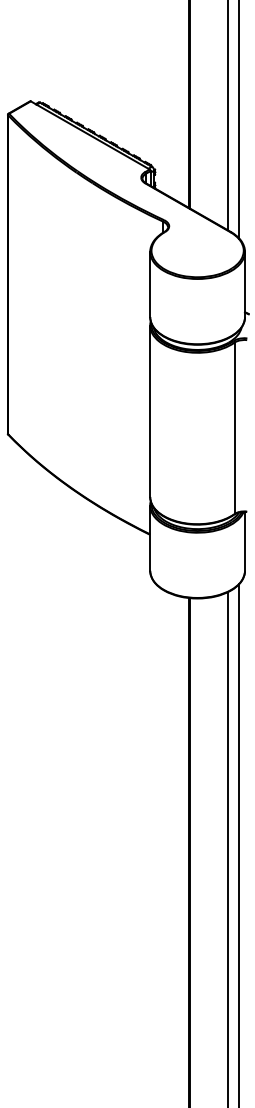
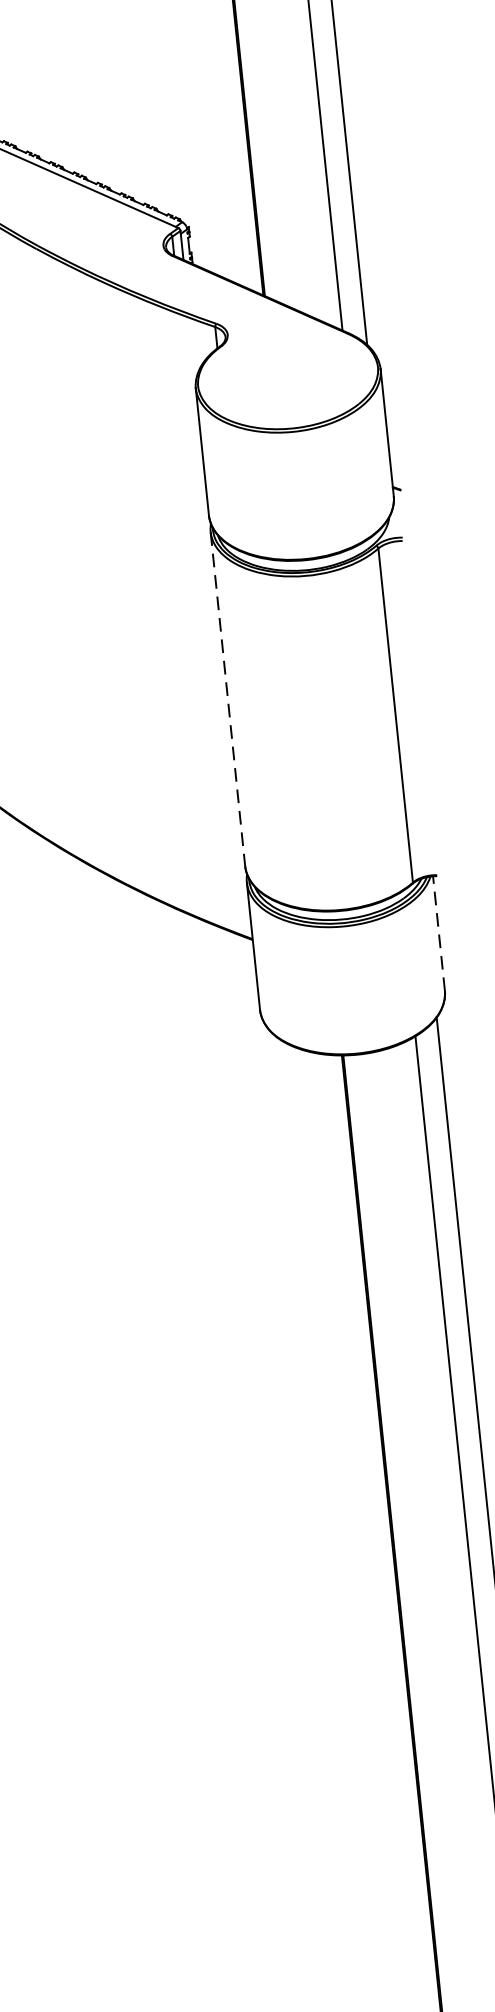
line: (150, 411) -> (228, 699), solid -> dashed
line: (245, 540) -> (439, 931), solid -> dashed

